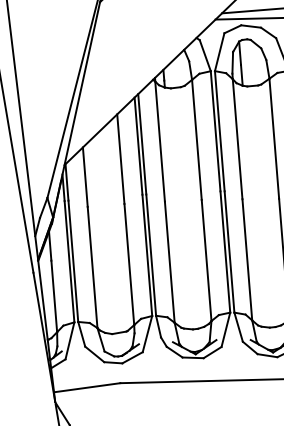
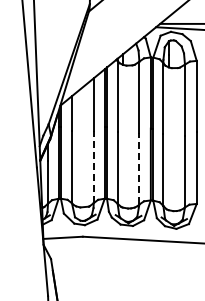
line: (206, 260) -> (139, 168), solid -> dashed
line: (128, 264) -> (93, 167), solid -> dashed

